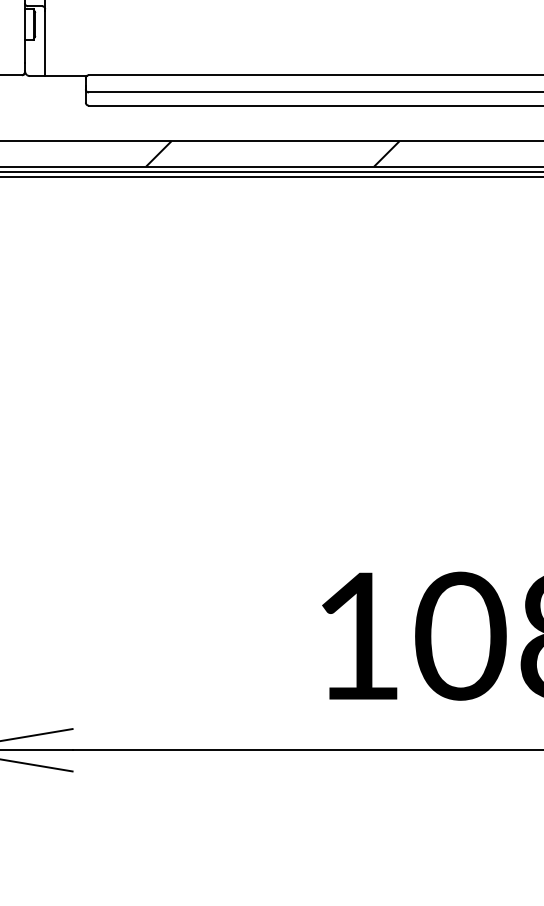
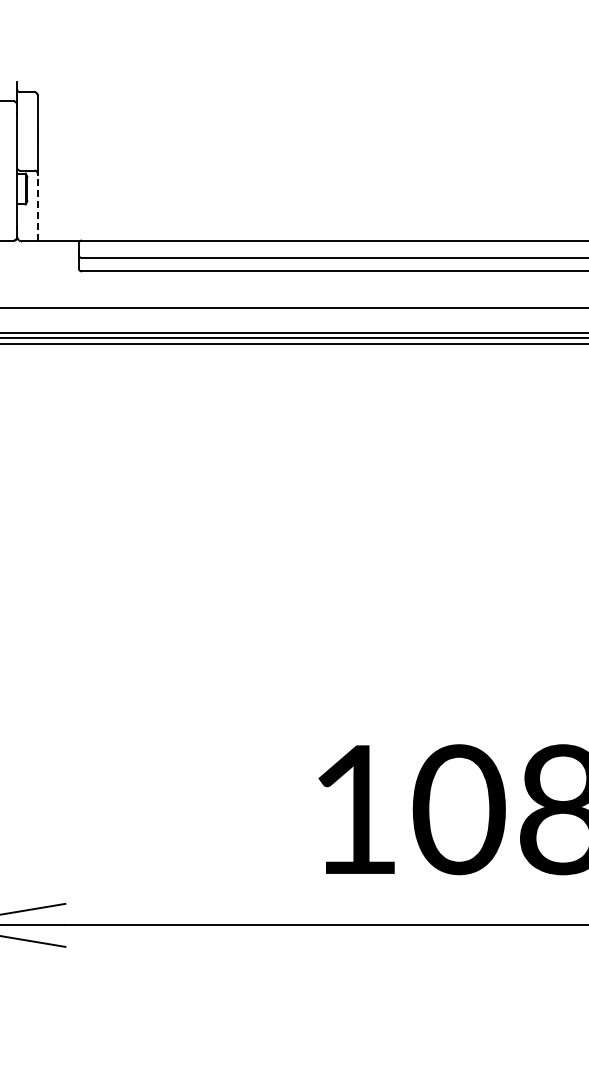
line: (45, 42) -> (37, 207), solid -> dashed
hatch: (272, 154) -> (268, 320), removed

